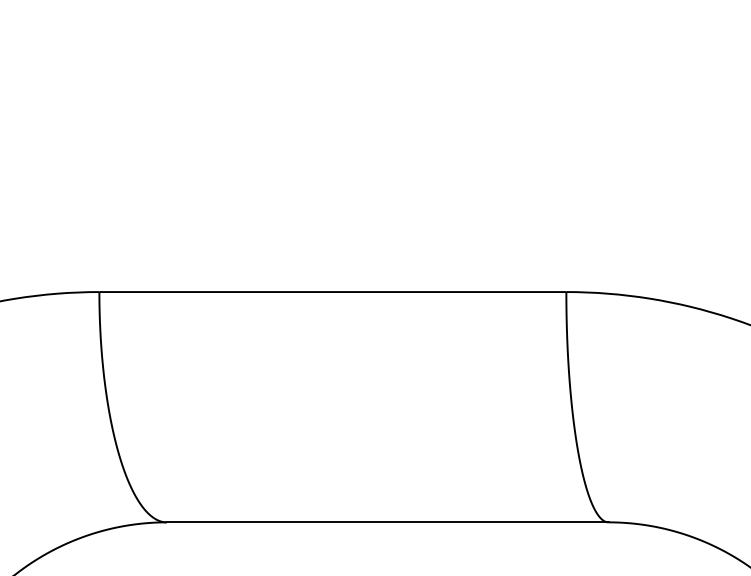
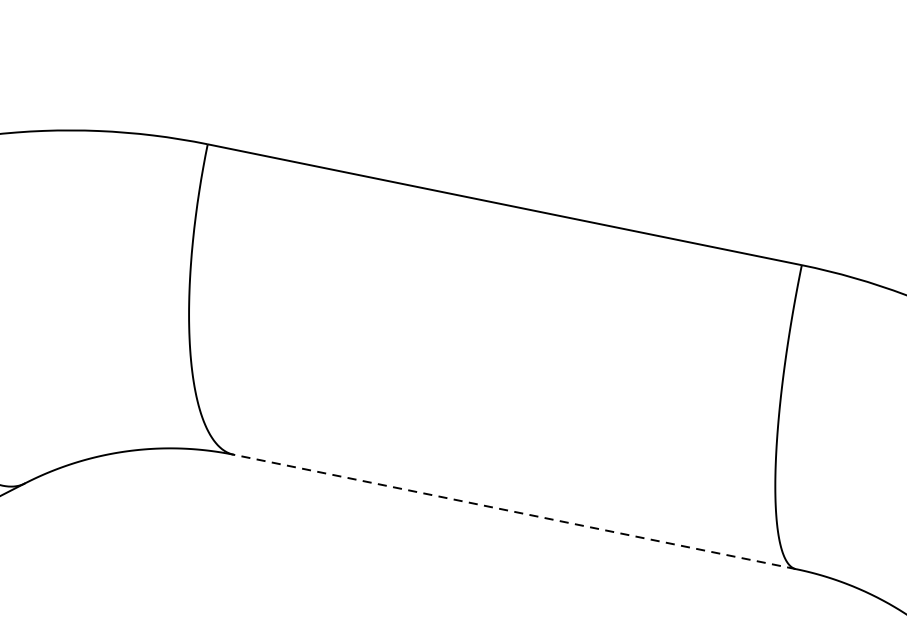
line: (387, 522) -> (514, 512), solid -> dashed

